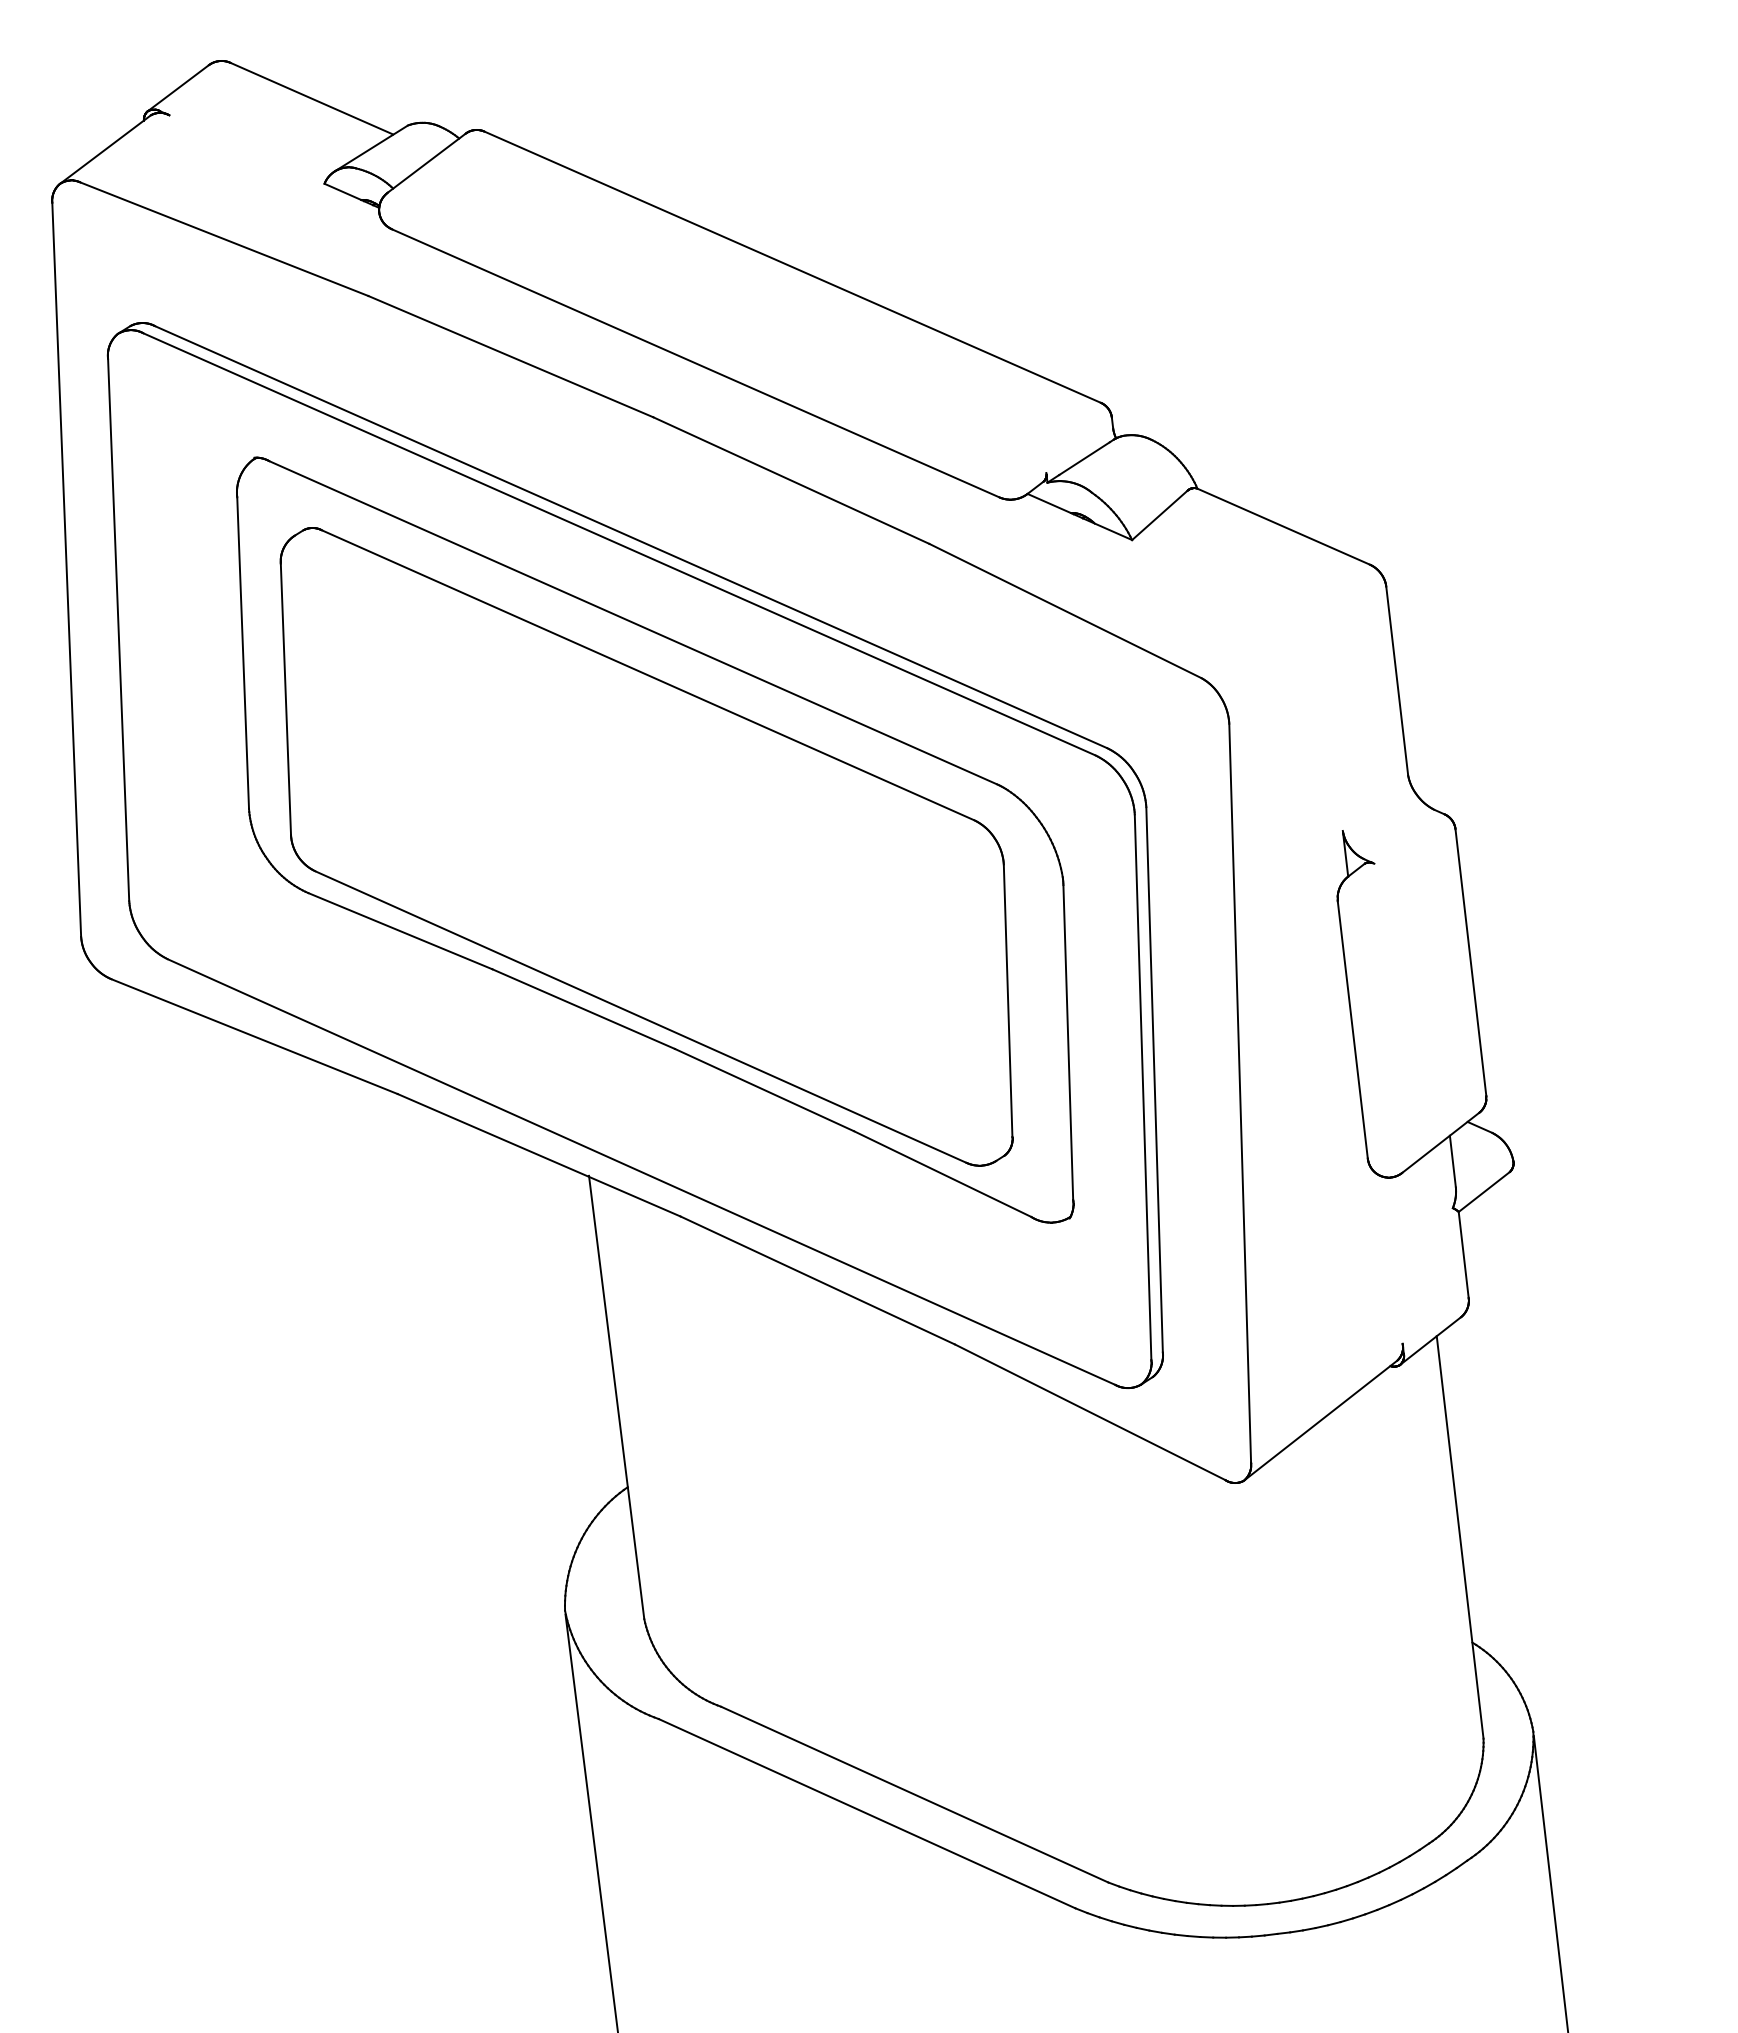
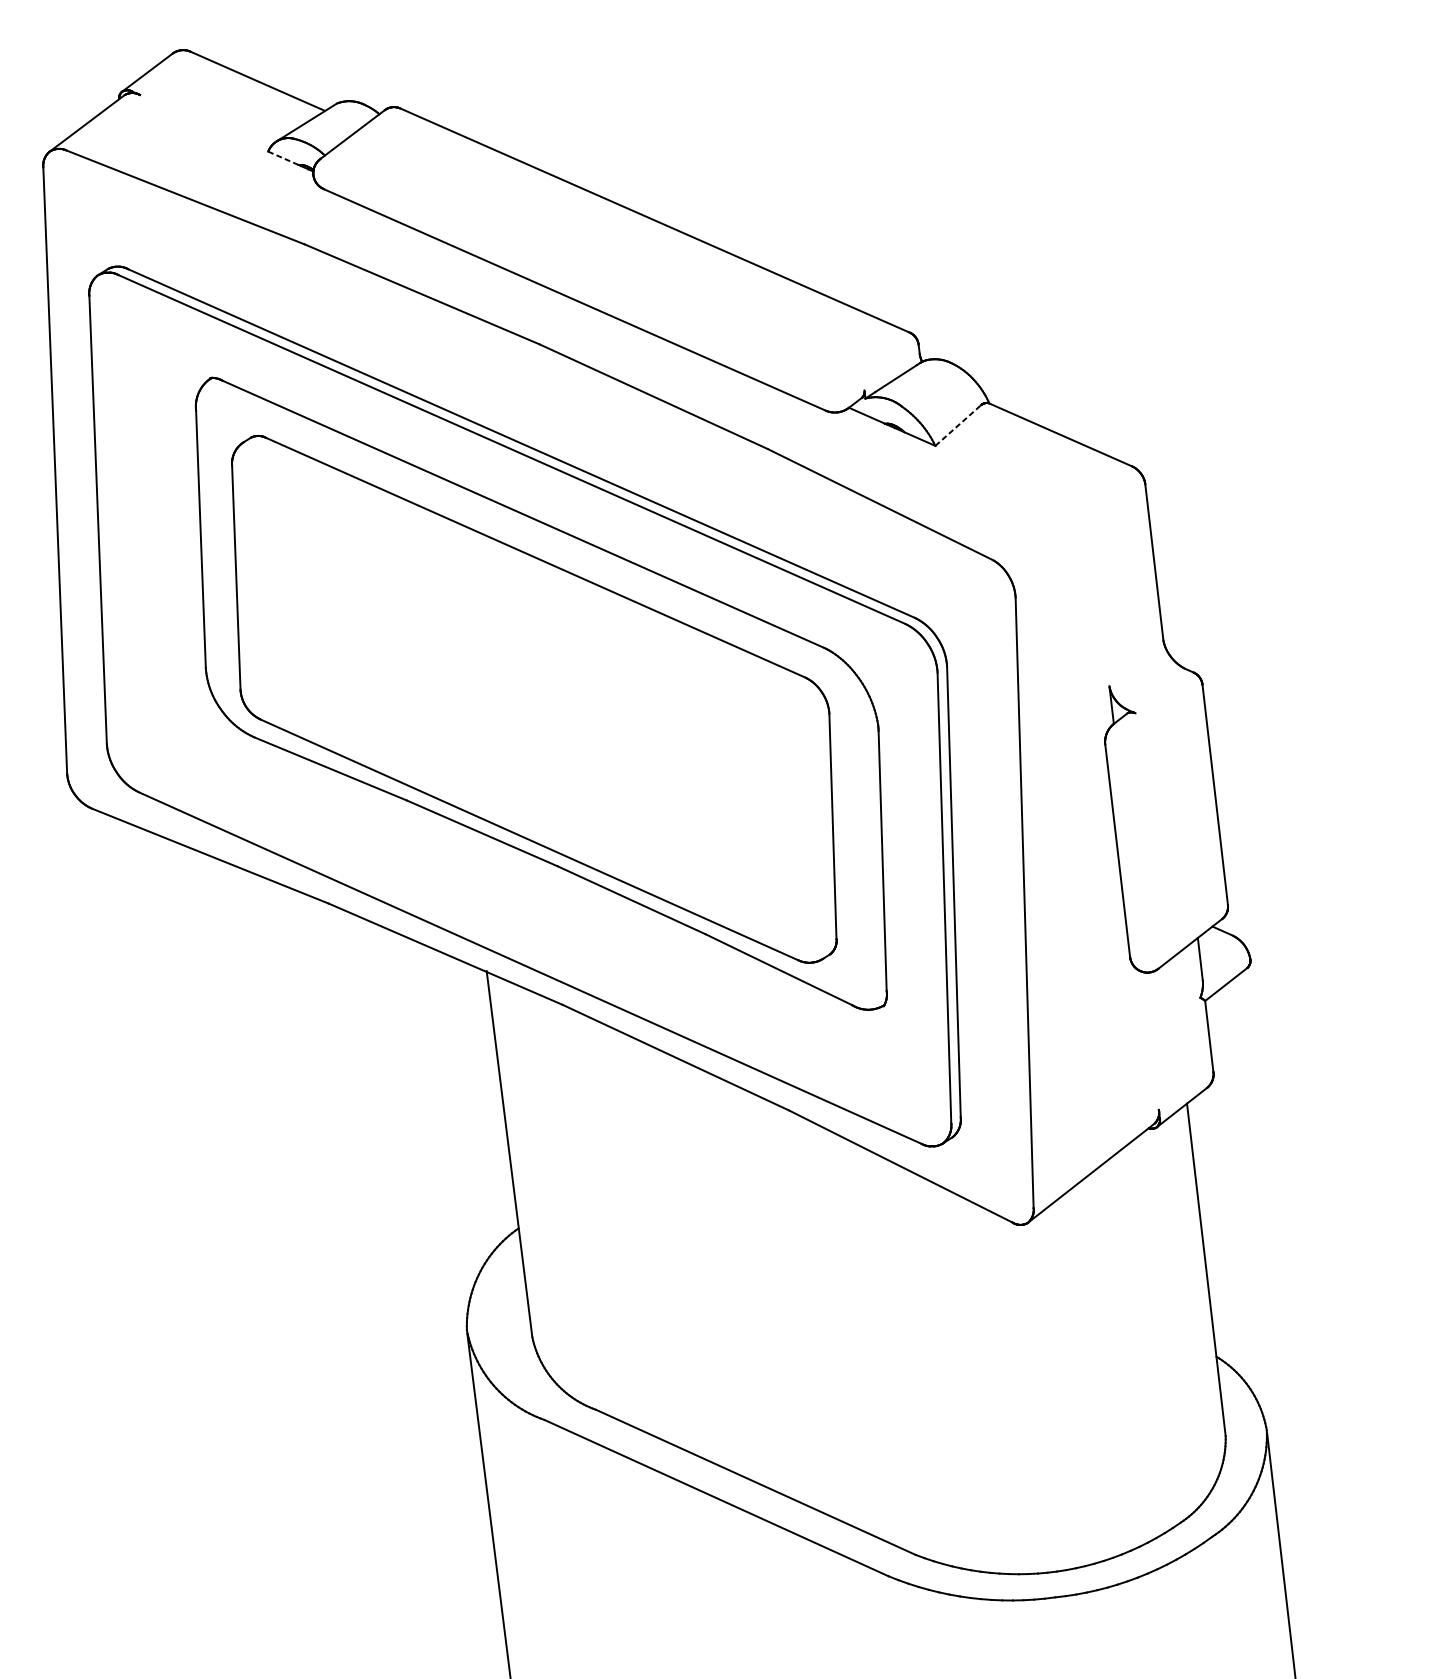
line: (343, 192) -> (283, 158), solid -> dashed
line: (1160, 515) -> (958, 425), solid -> dashed

